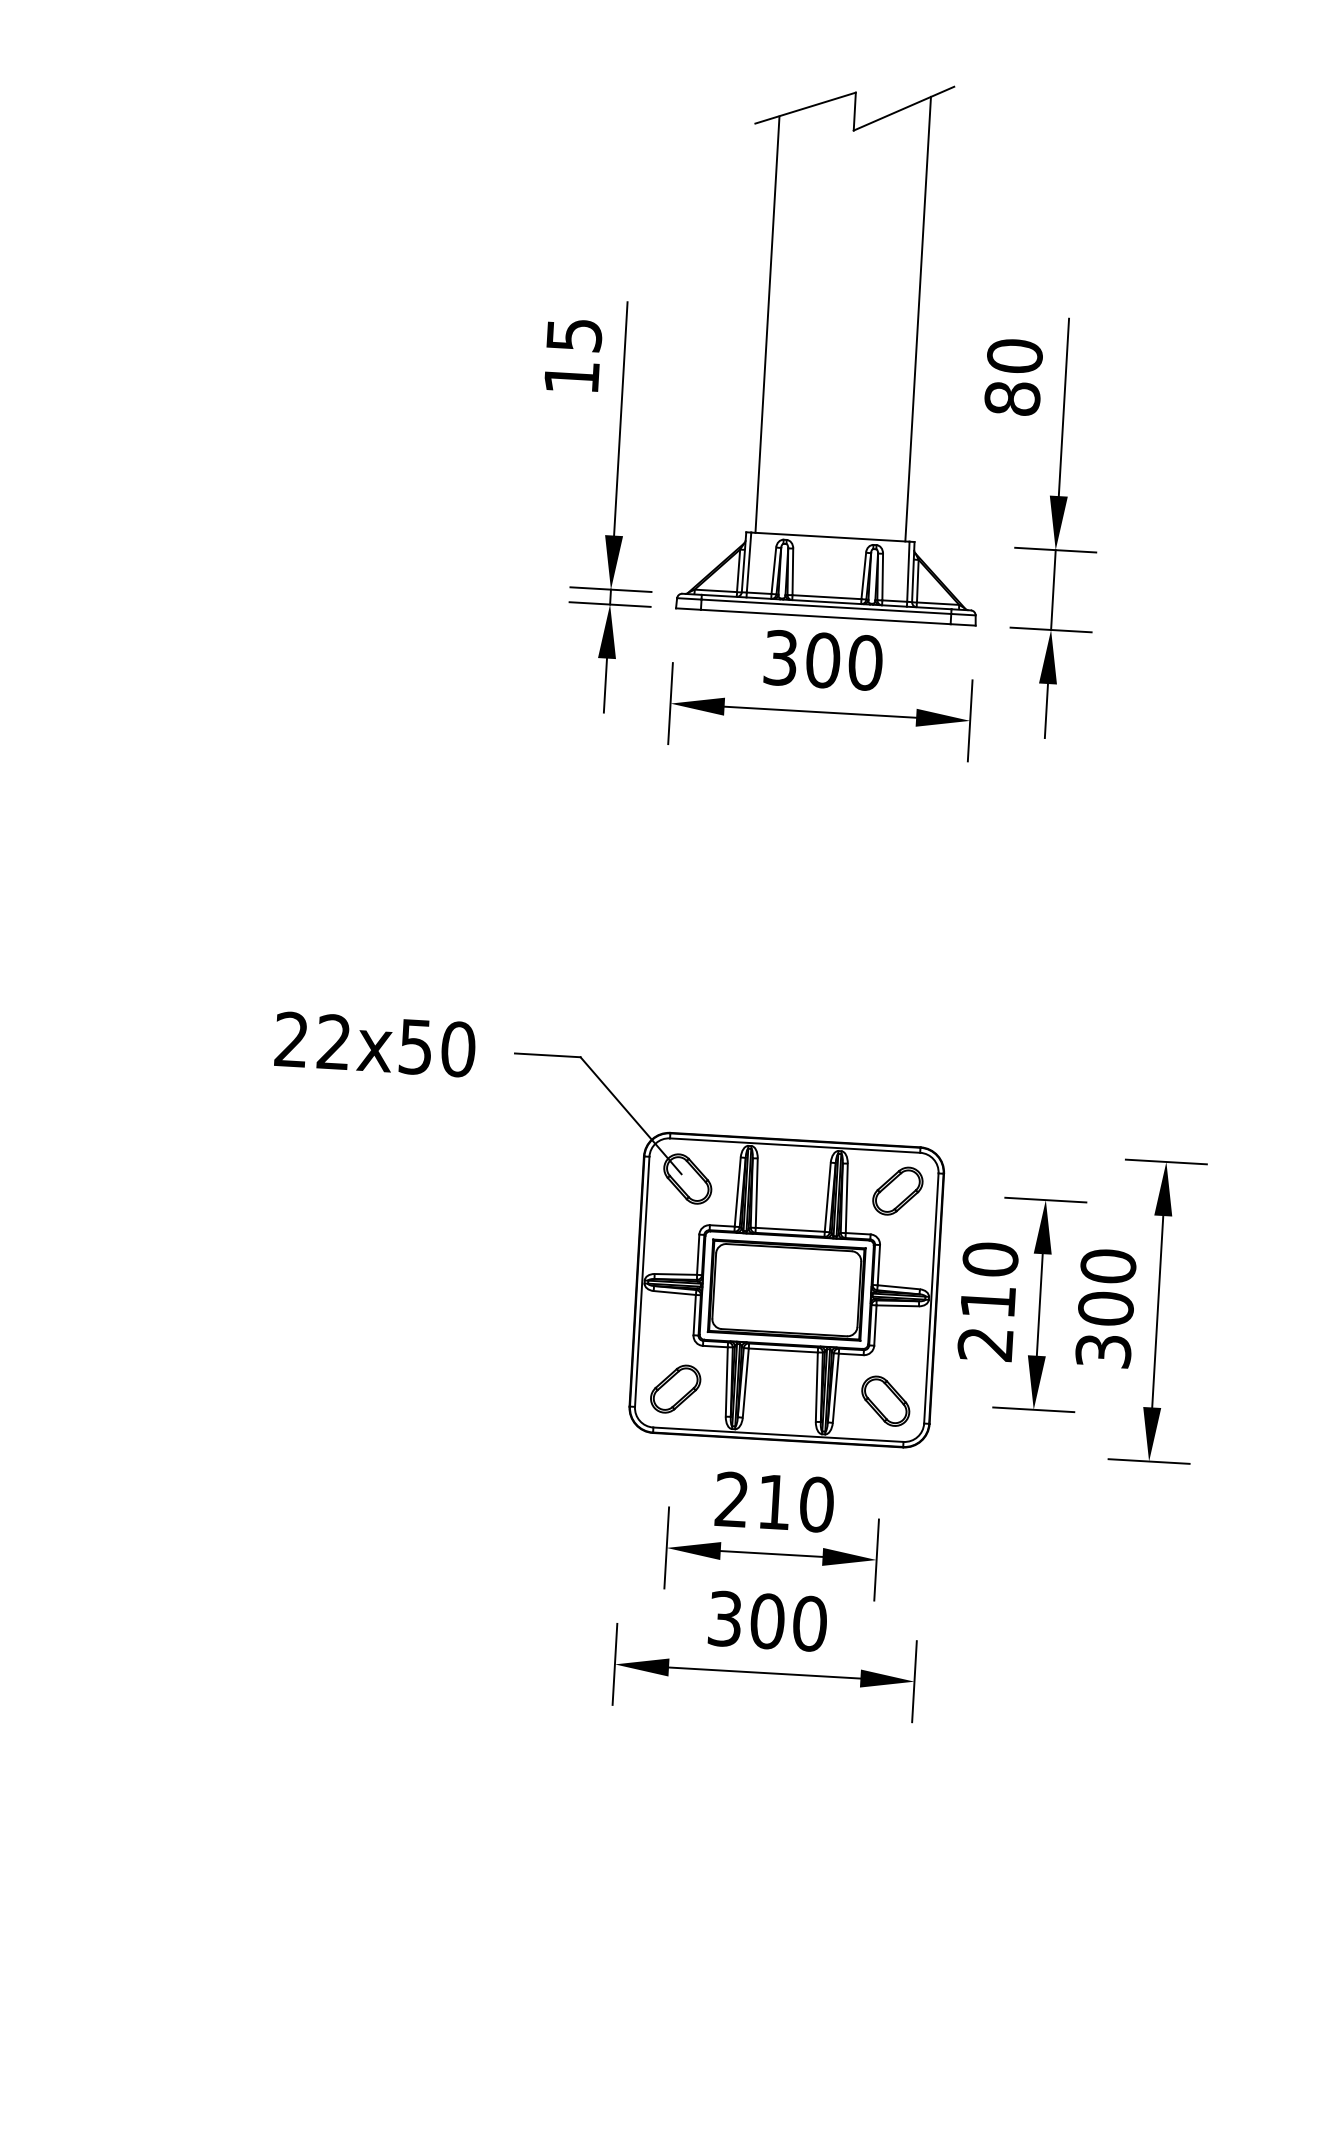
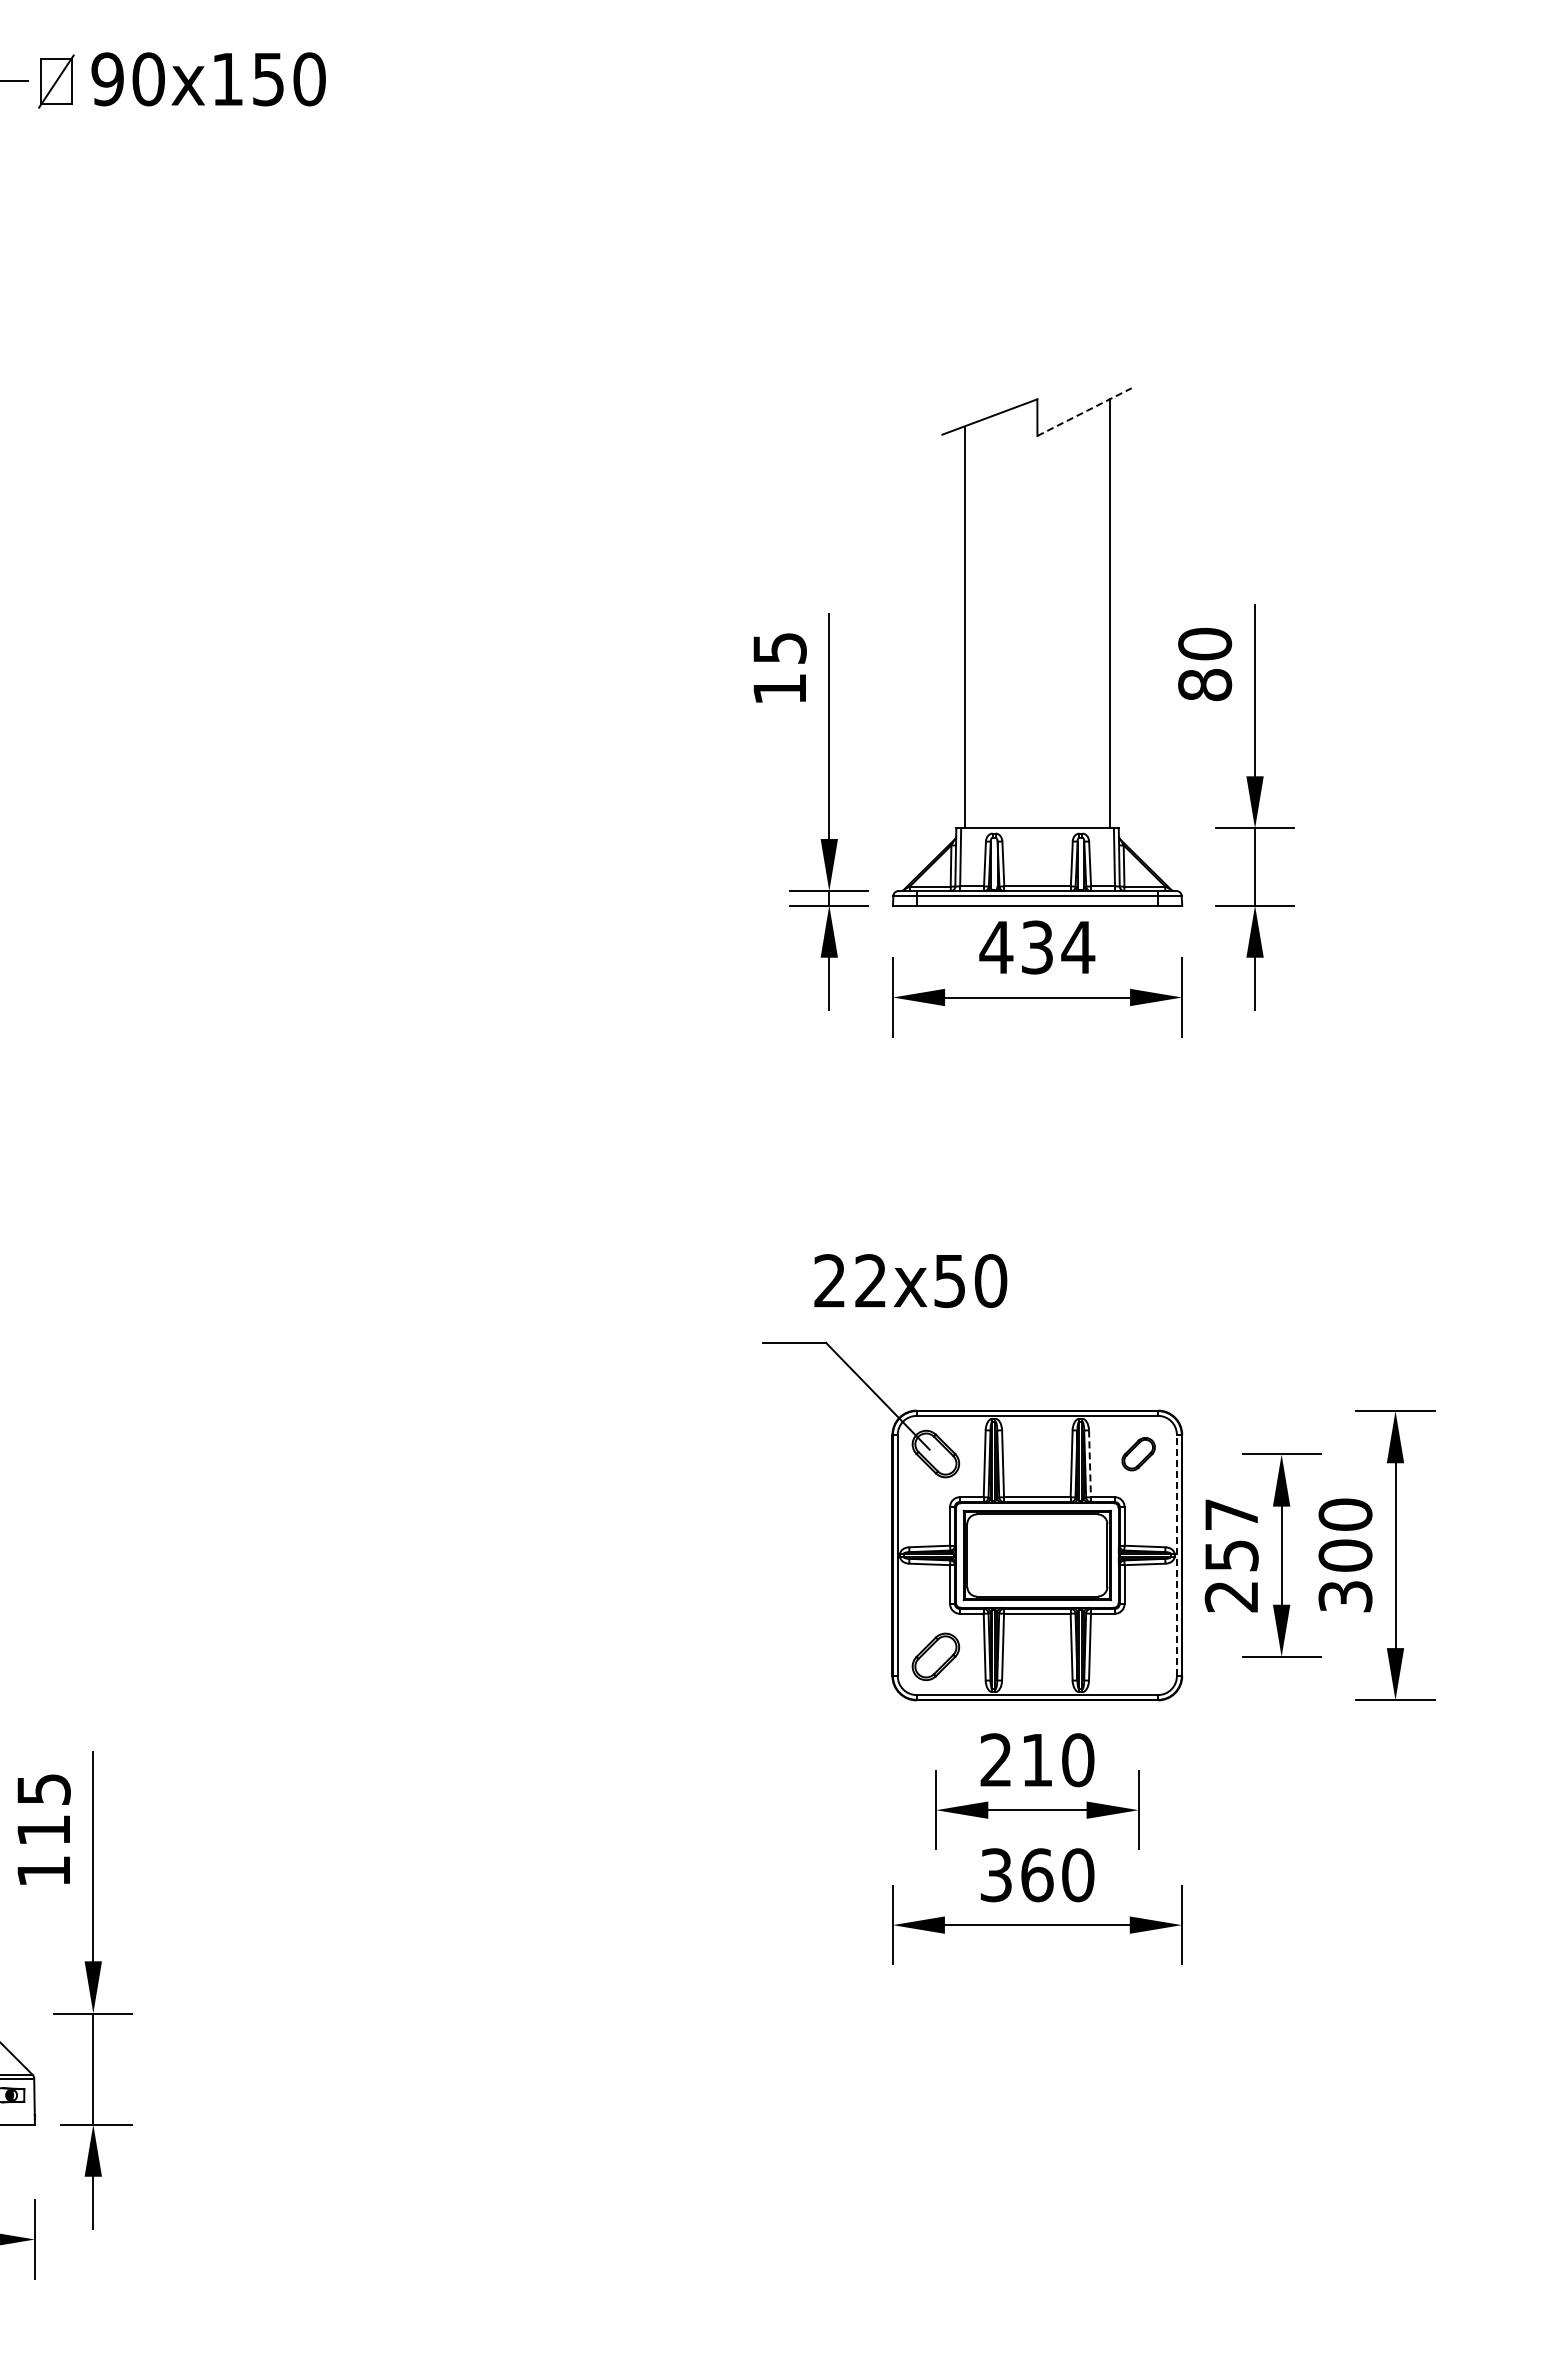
line: (903, 109) -> (1084, 412), solid -> dashed
text: (823, 660) -> (1037, 947), 300 -> 434
text: (375, 1044) -> (910, 1280), moved
part: (897, 1191) -> (1138, 1454), size x0.7
line: (847, 1199) -> (1090, 1464), solid -> dashed
text: (989, 1280) -> (1231, 1534), 210 -> 257
line: (930, 1298) -> (1176, 1555), solid -> dashed
part: (885, 1400) -> (1138, 1656), removed
text: (767, 1621) -> (1037, 1875), 300 -> 360

